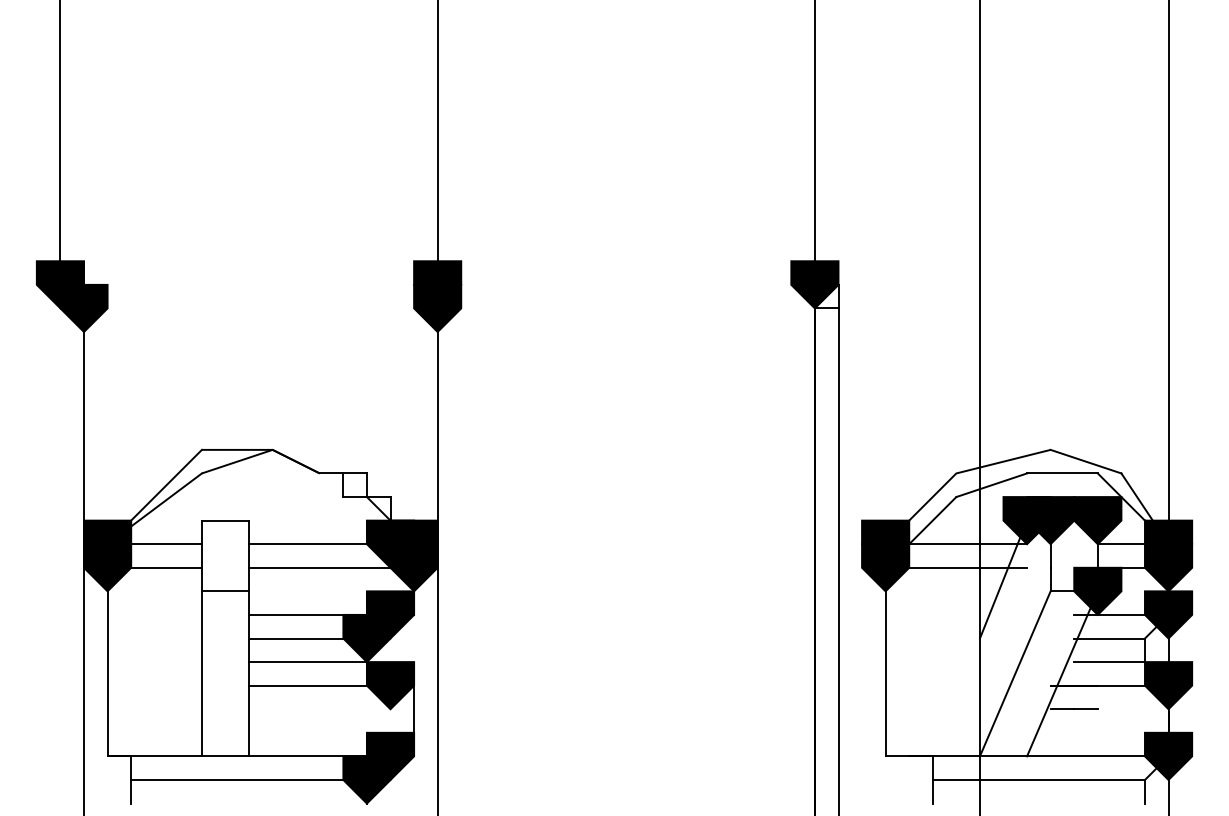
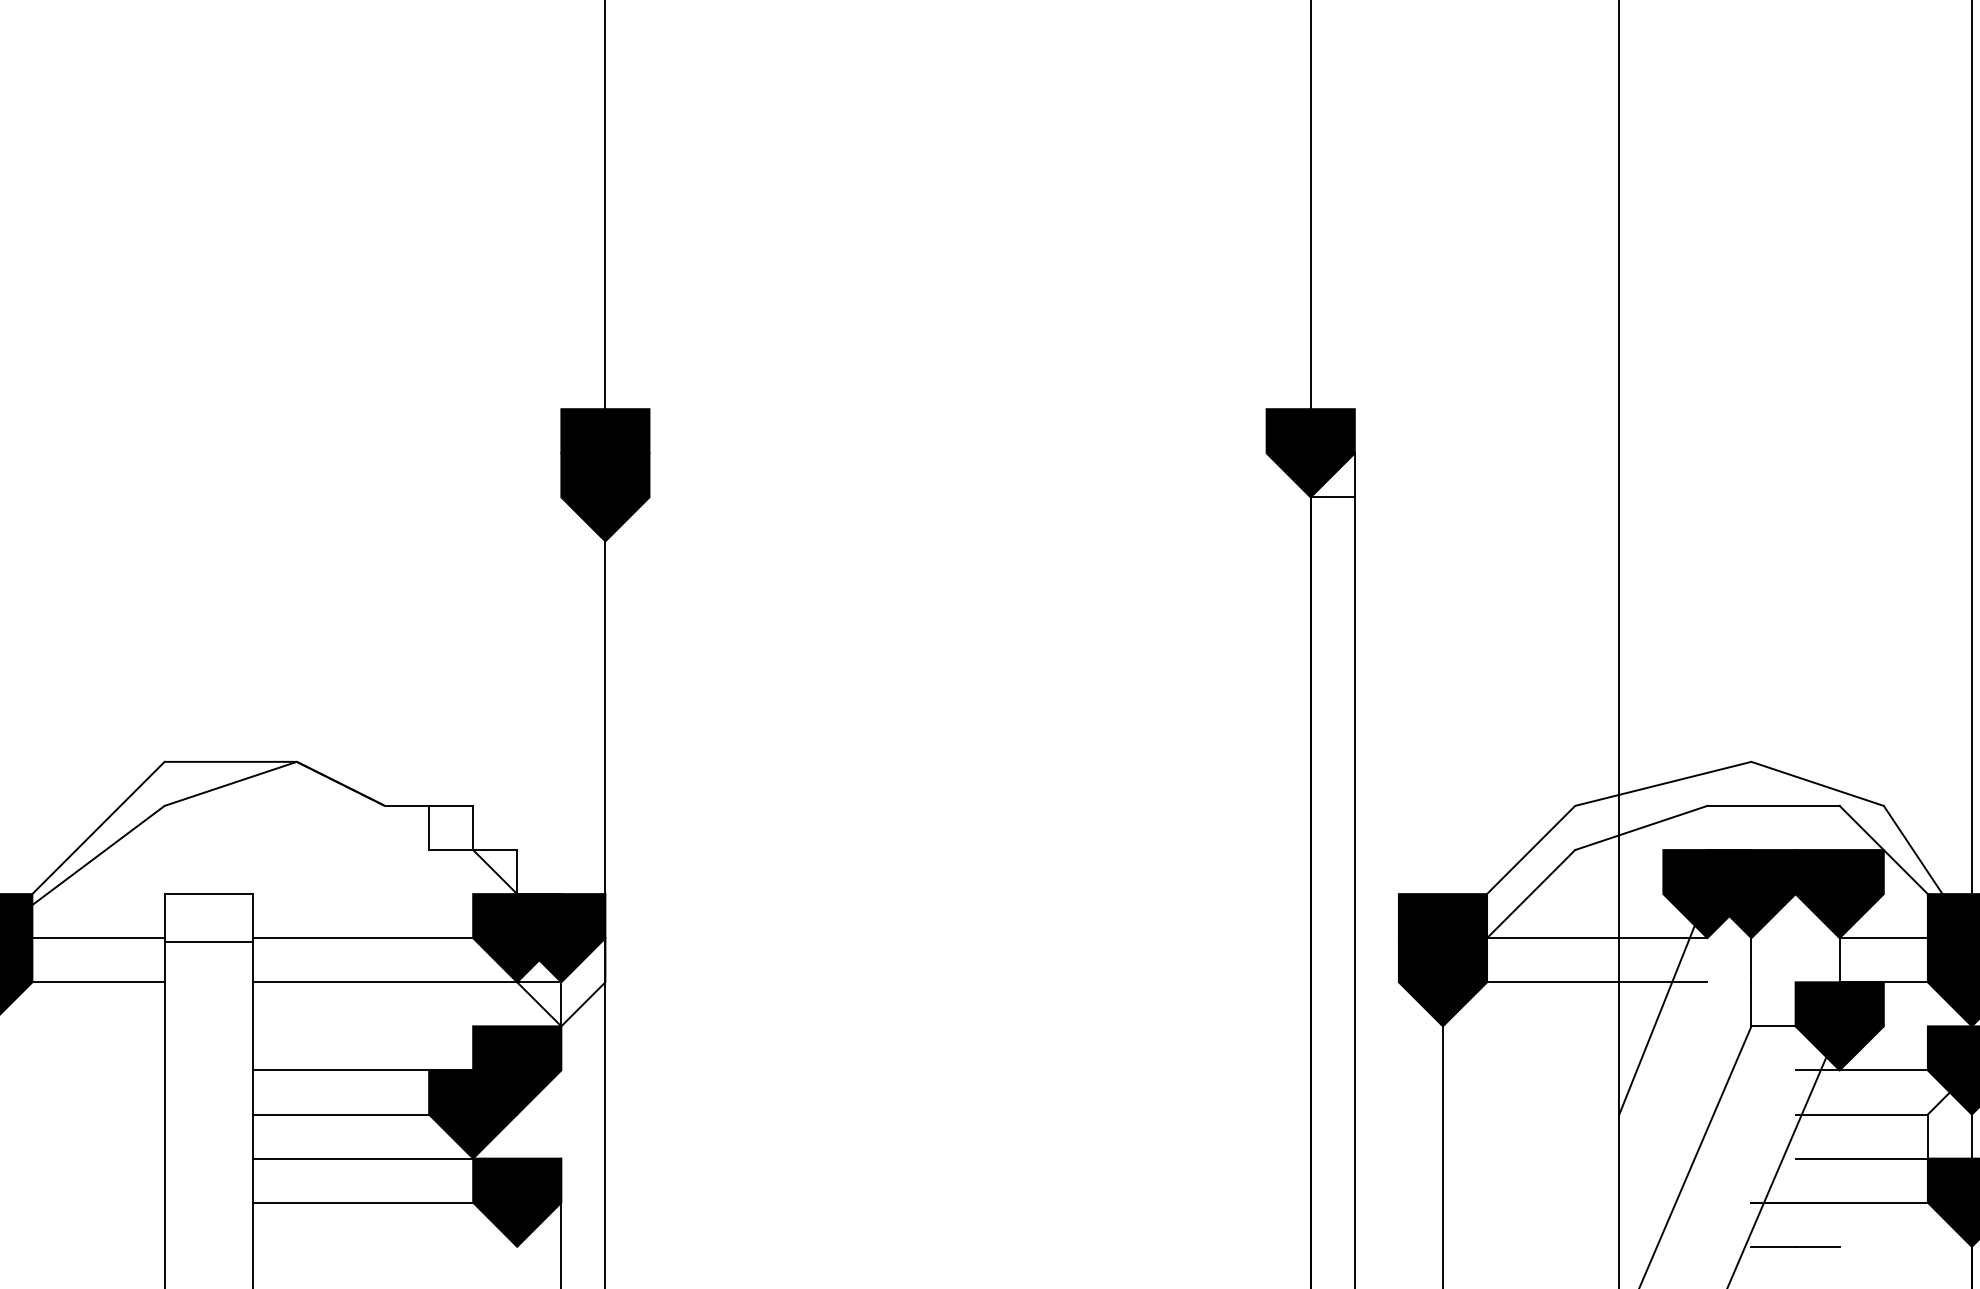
fill: (413, 567) -> (560, 981), removed
line: (225, 591) -> (208, 942), moved

